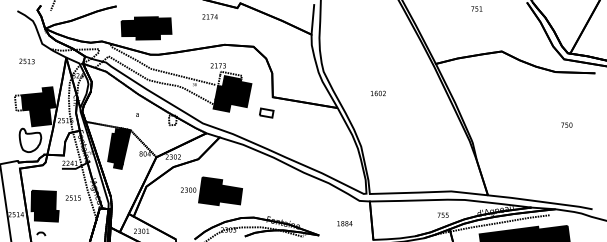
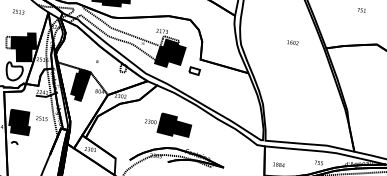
text: (378, 93) -> (293, 42), moved
part: (211, 190) -> (168, 124), moved
text: (344, 223) -> (278, 164), moved

